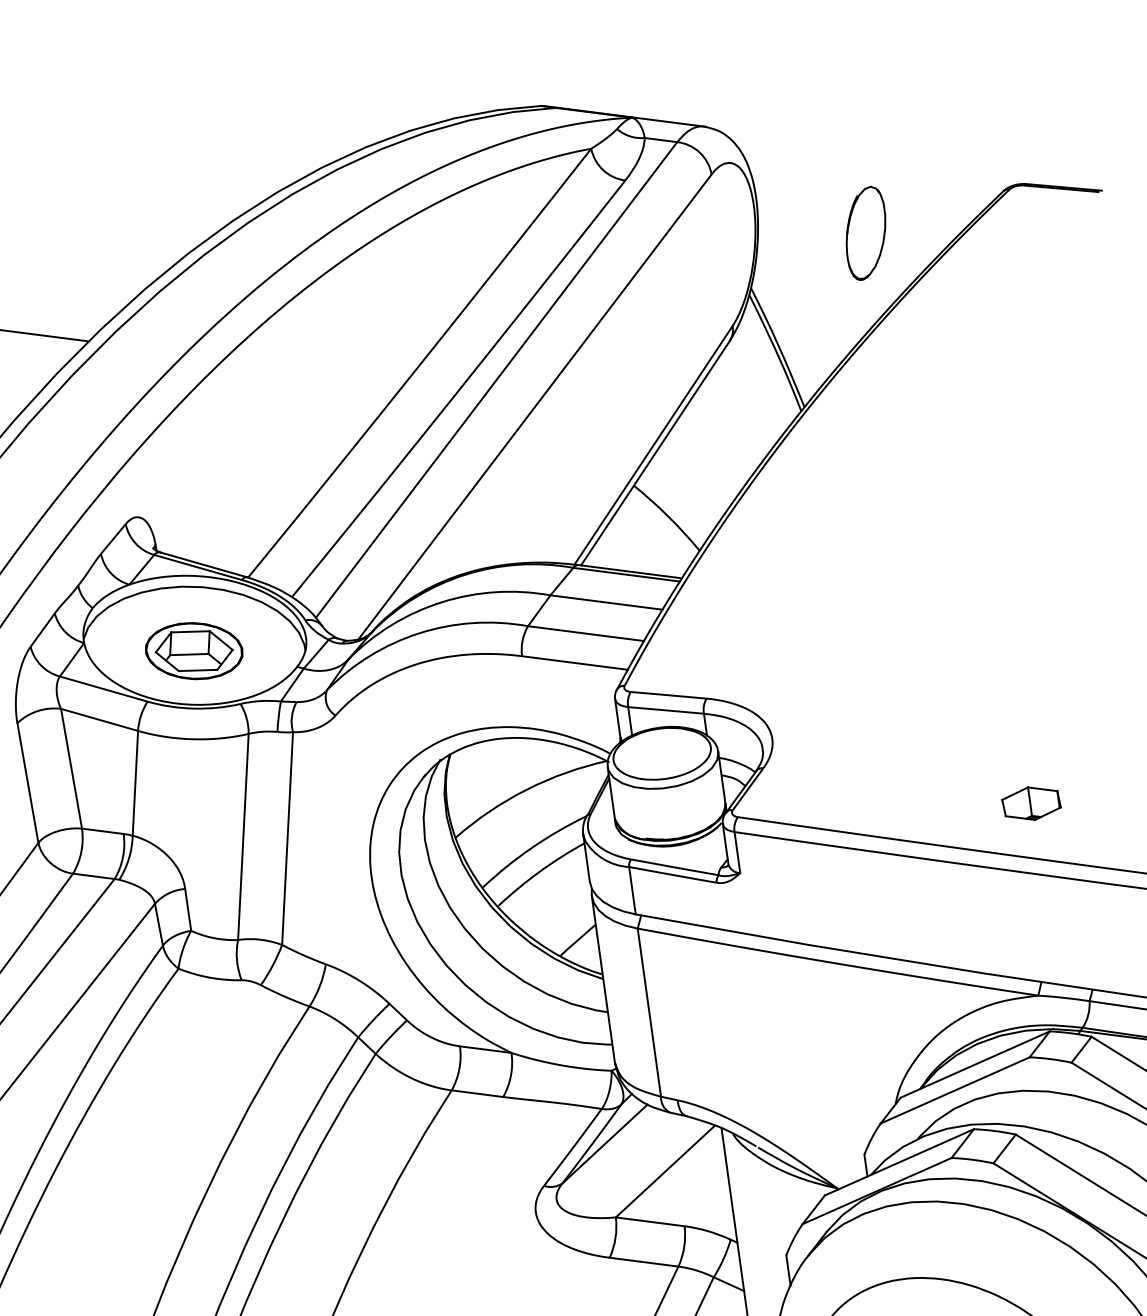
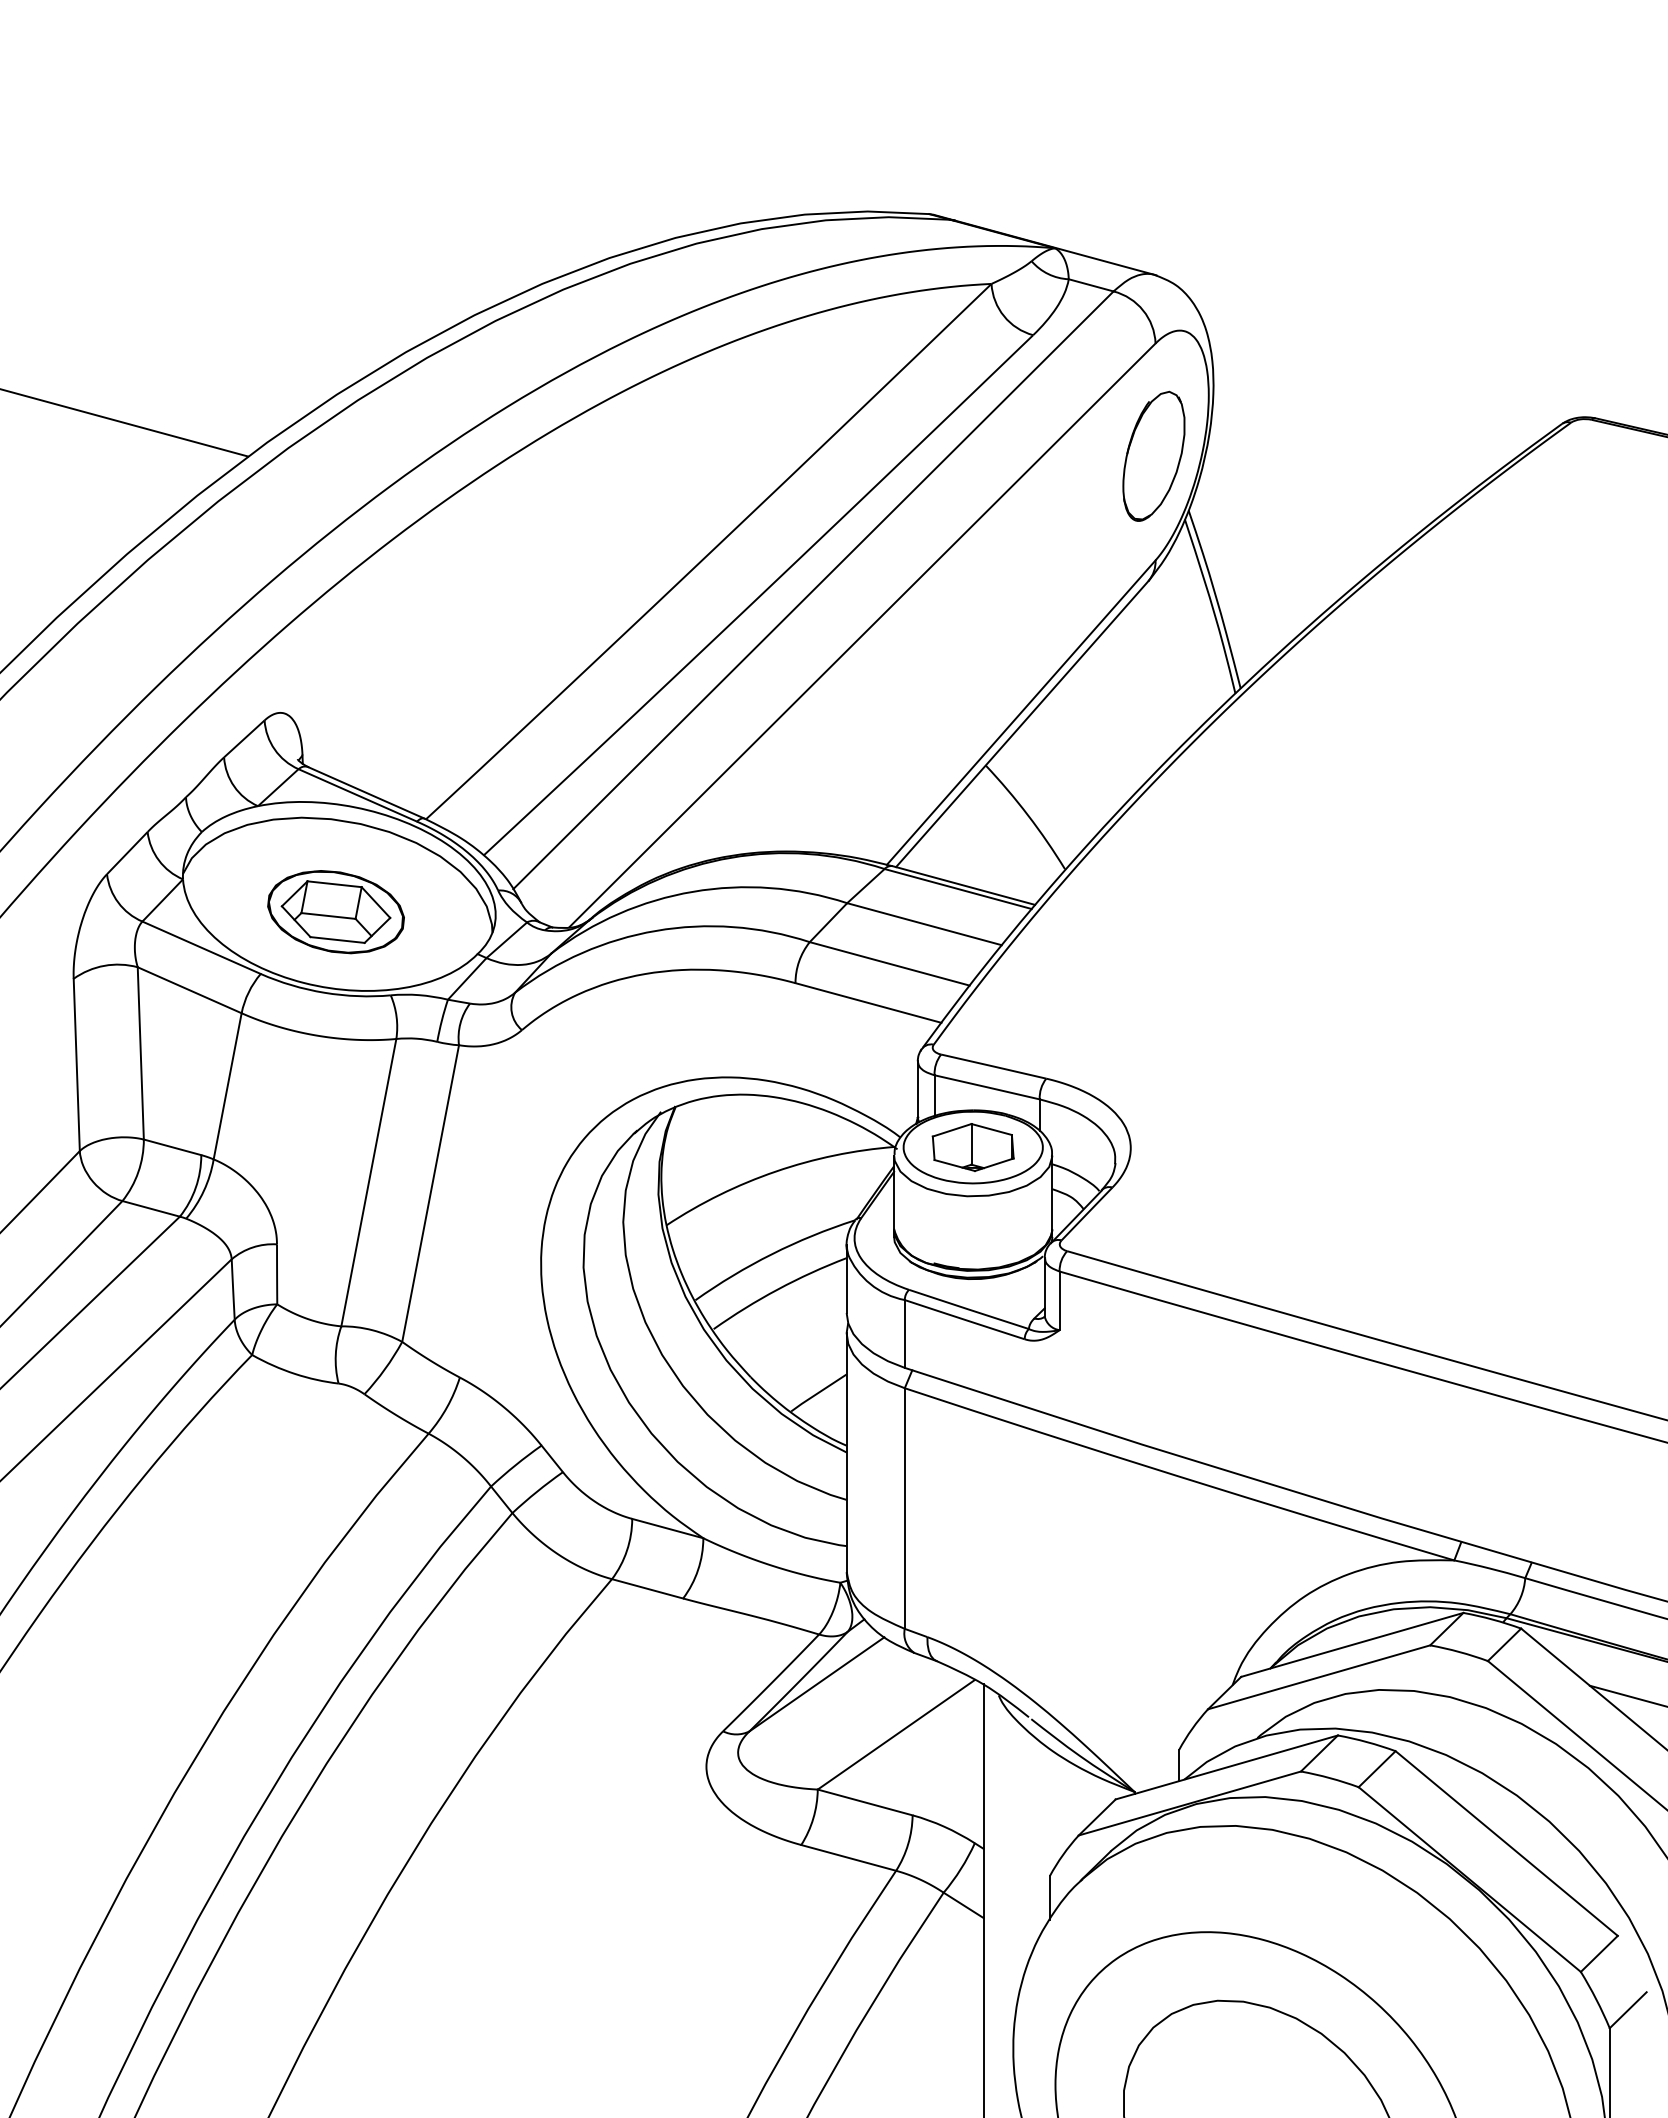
part: (865, 232) -> (1153, 455), moved
part: (1031, 803) -> (972, 1147), moved

